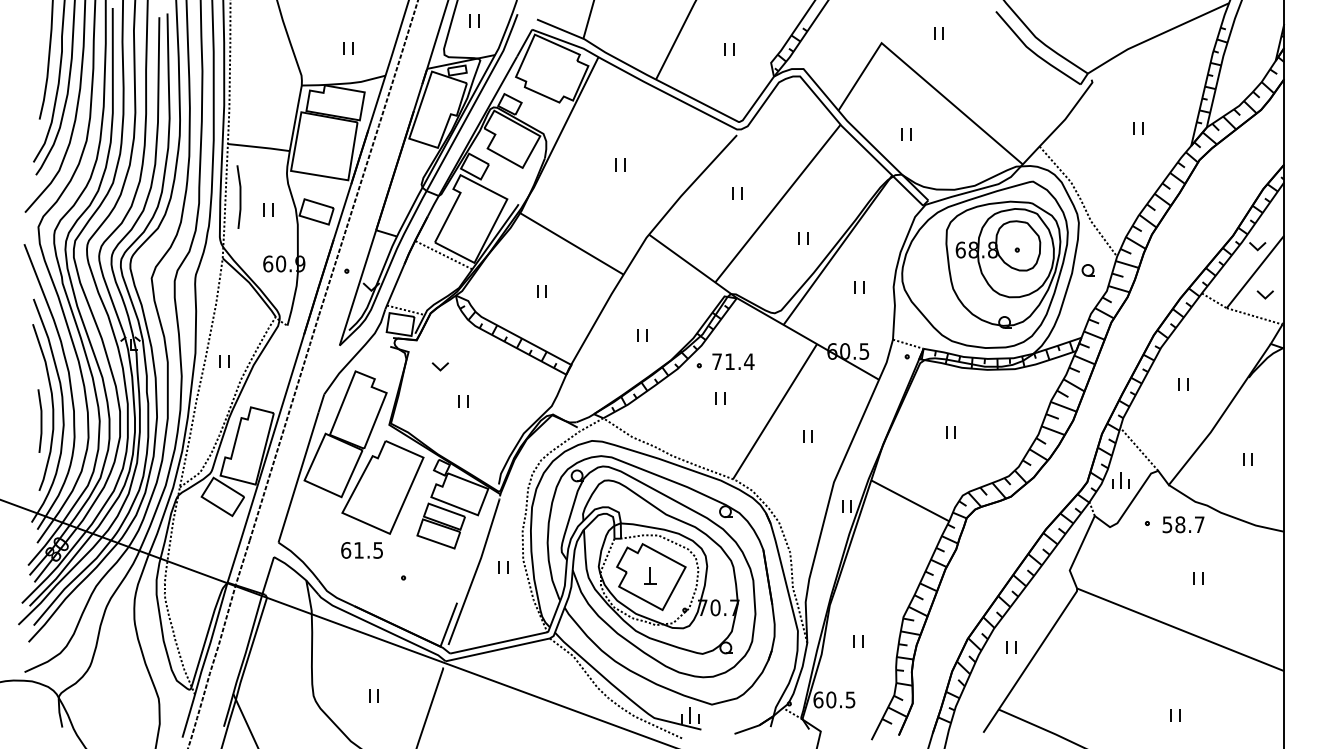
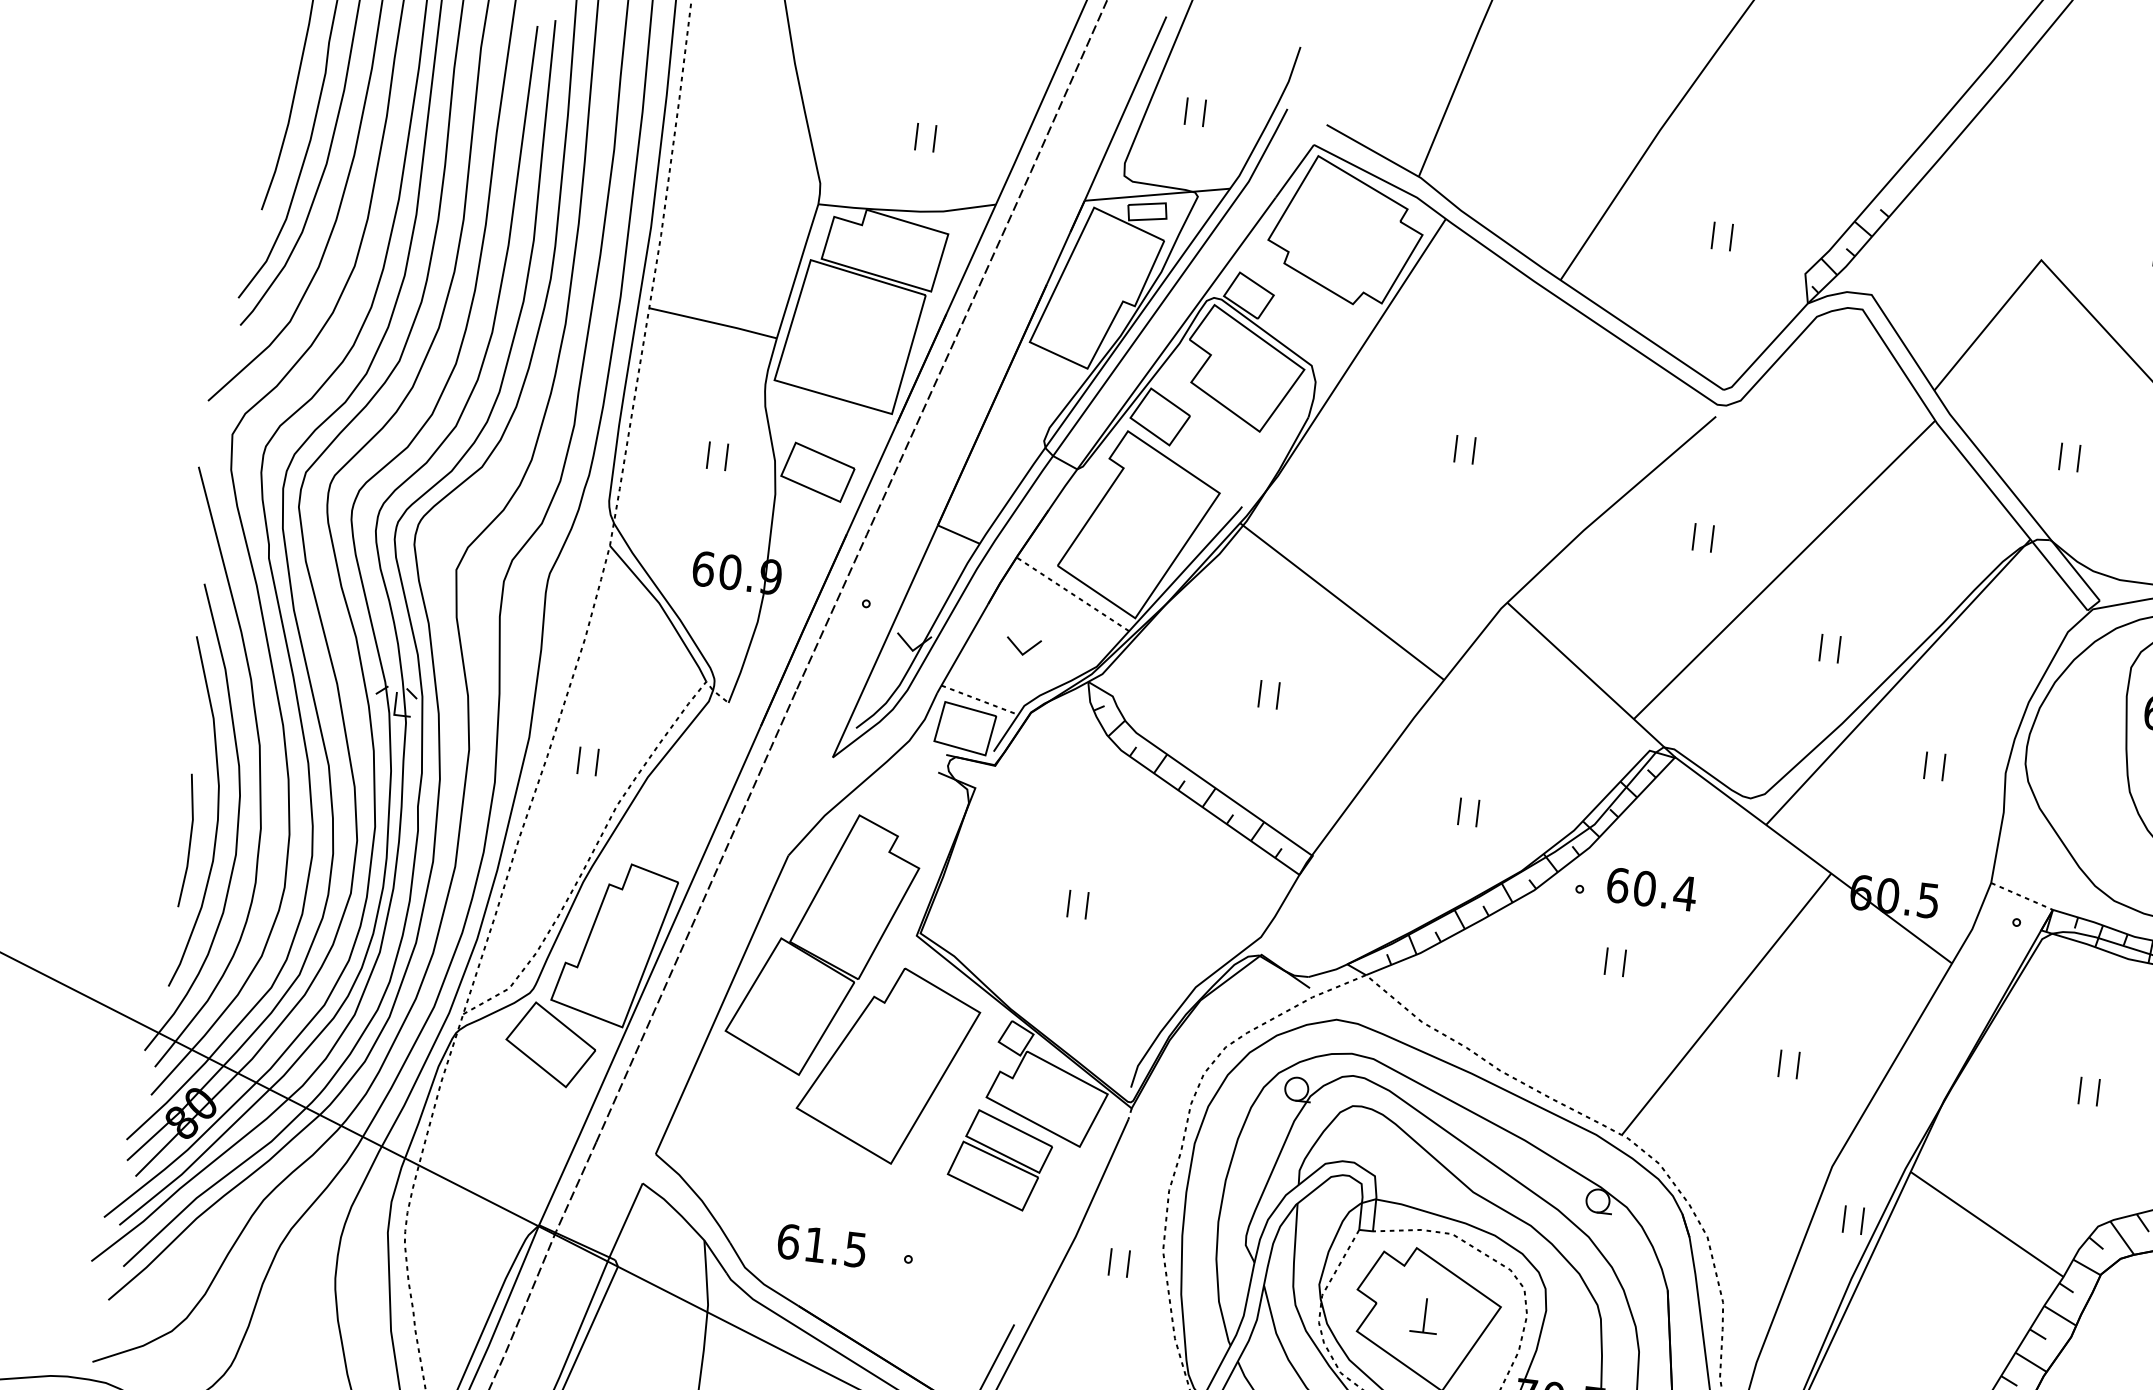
line: (239, 196) -> (660, 420), removed
text: (723, 361) -> (1631, 886), 71.4 -> 60.4
part: (439, 366) -> (1021, 646), moved
text: (361, 550) -> (820, 1245), moved

